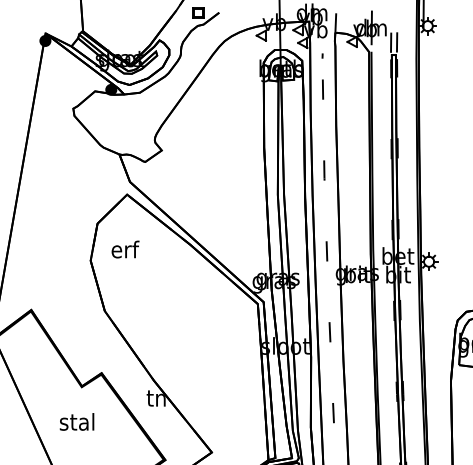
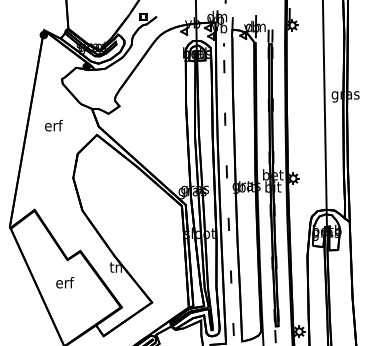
text: (124, 249) -> (53, 125), moved
text: (77, 421) -> (64, 282), stal -> erf

